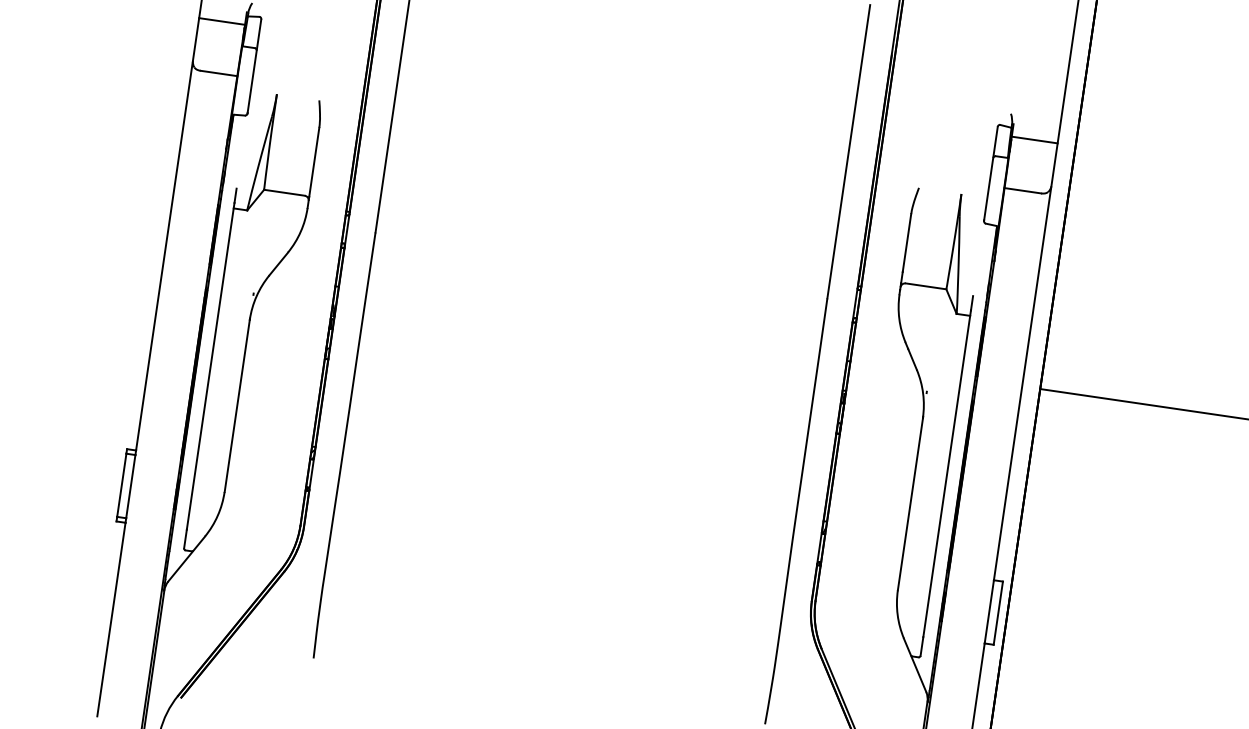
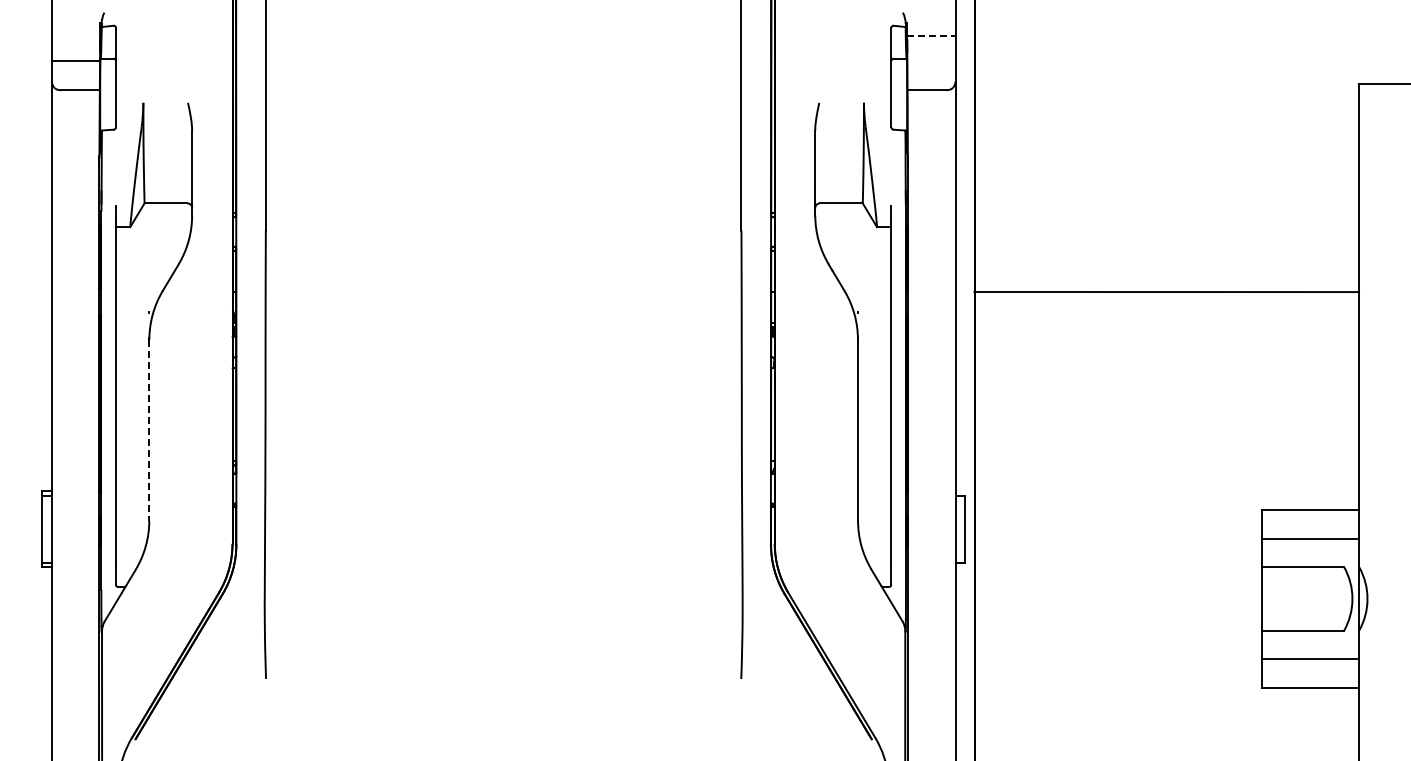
line: (221, 21) -> (75, 61), moved
line: (1034, 140) -> (931, 36), solid -> dashed
line: (237, 406) -> (149, 430), solid -> dashed

